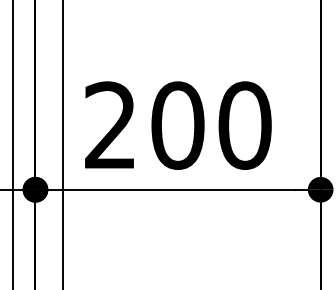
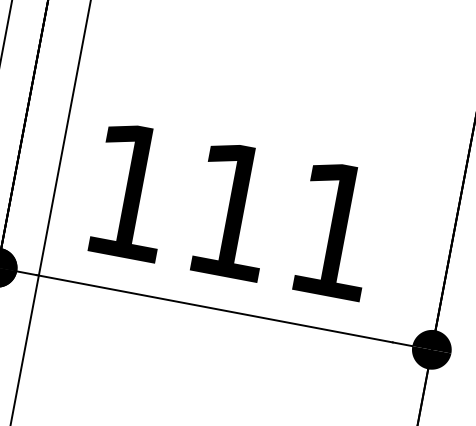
text: (178, 125) -> (233, 211), 200 -> 111

